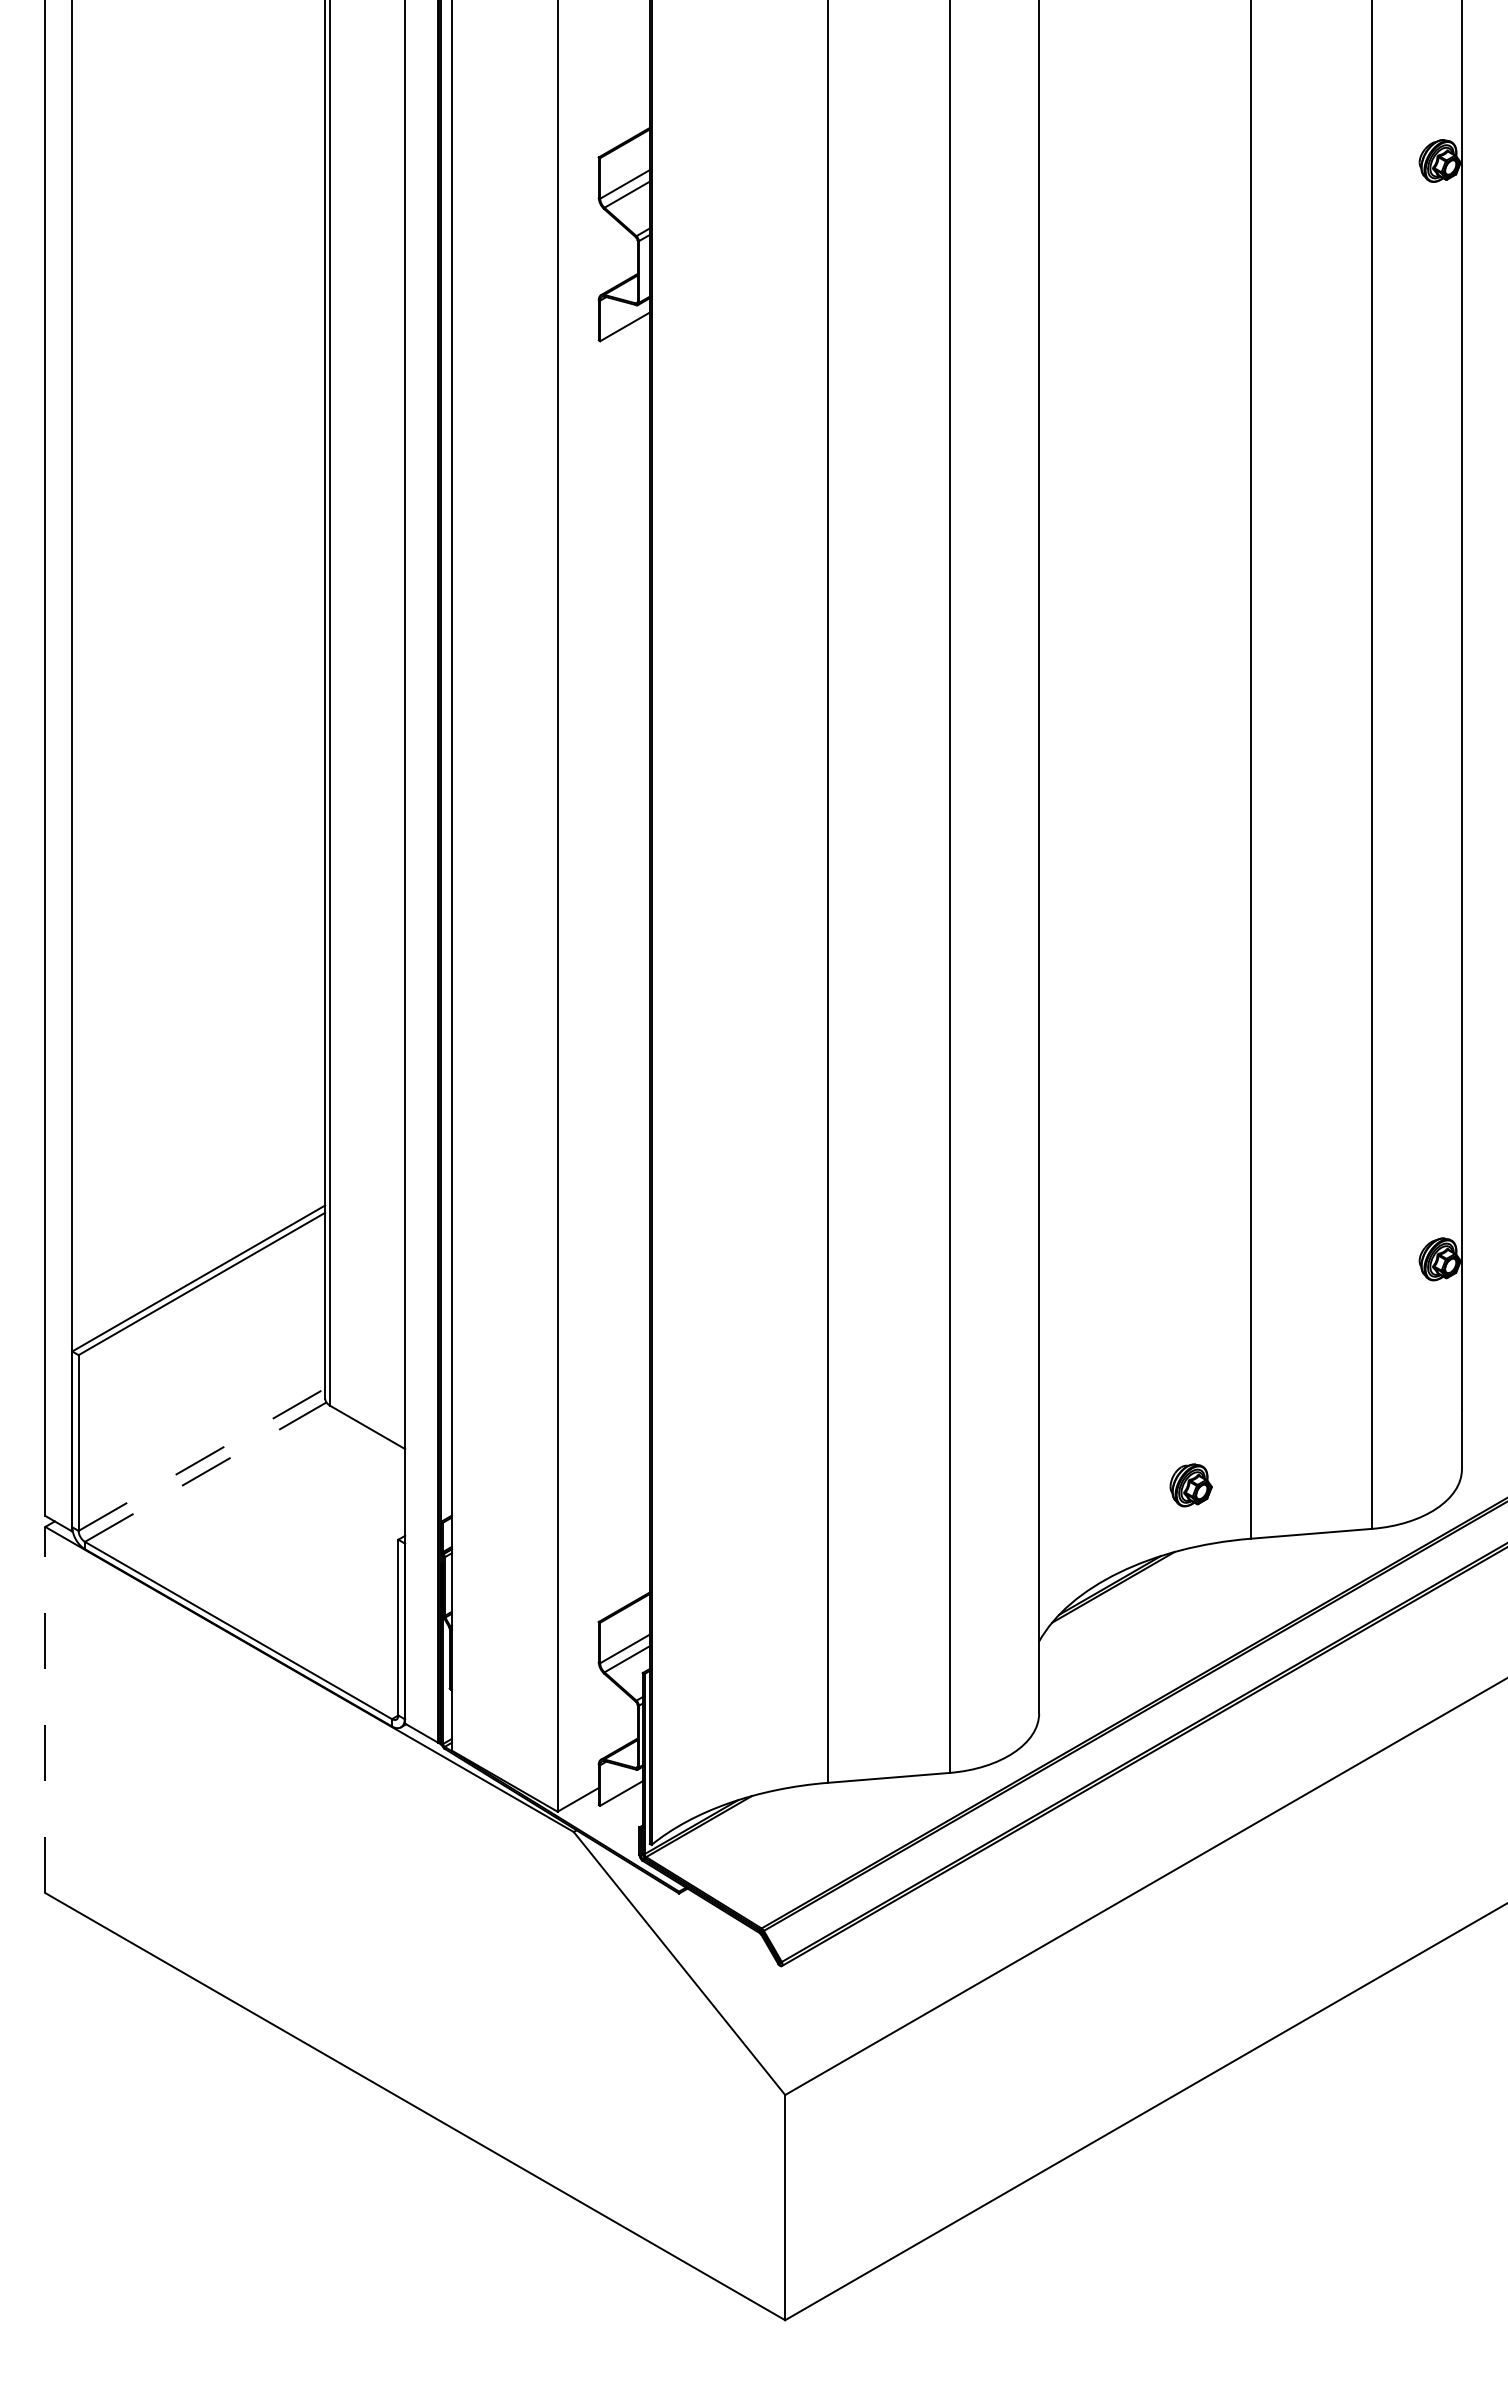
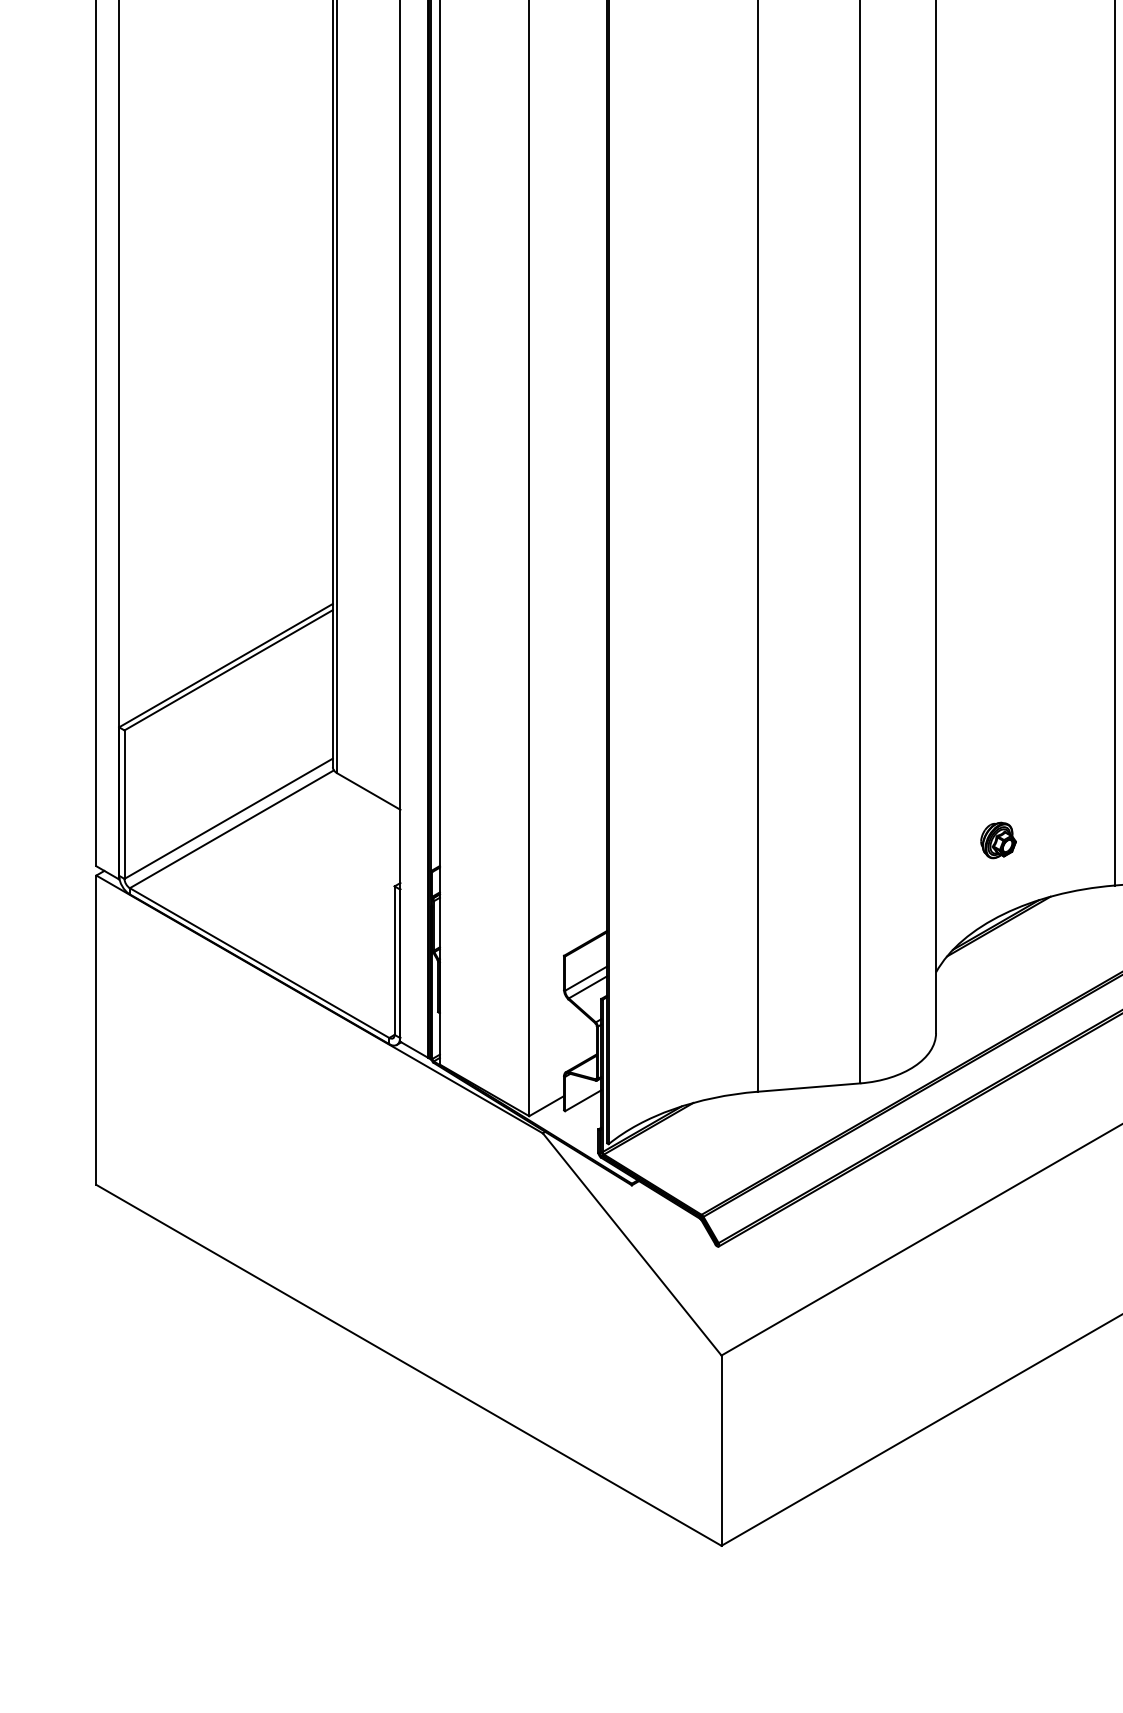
line: (202, 1459) -> (229, 818), dashed -> solid
line: (206, 1471) -> (232, 828), dashed -> solid
part: (1190, 1485) -> (998, 840), moved
line: (45, 1709) -> (96, 1029), dashed -> solid

